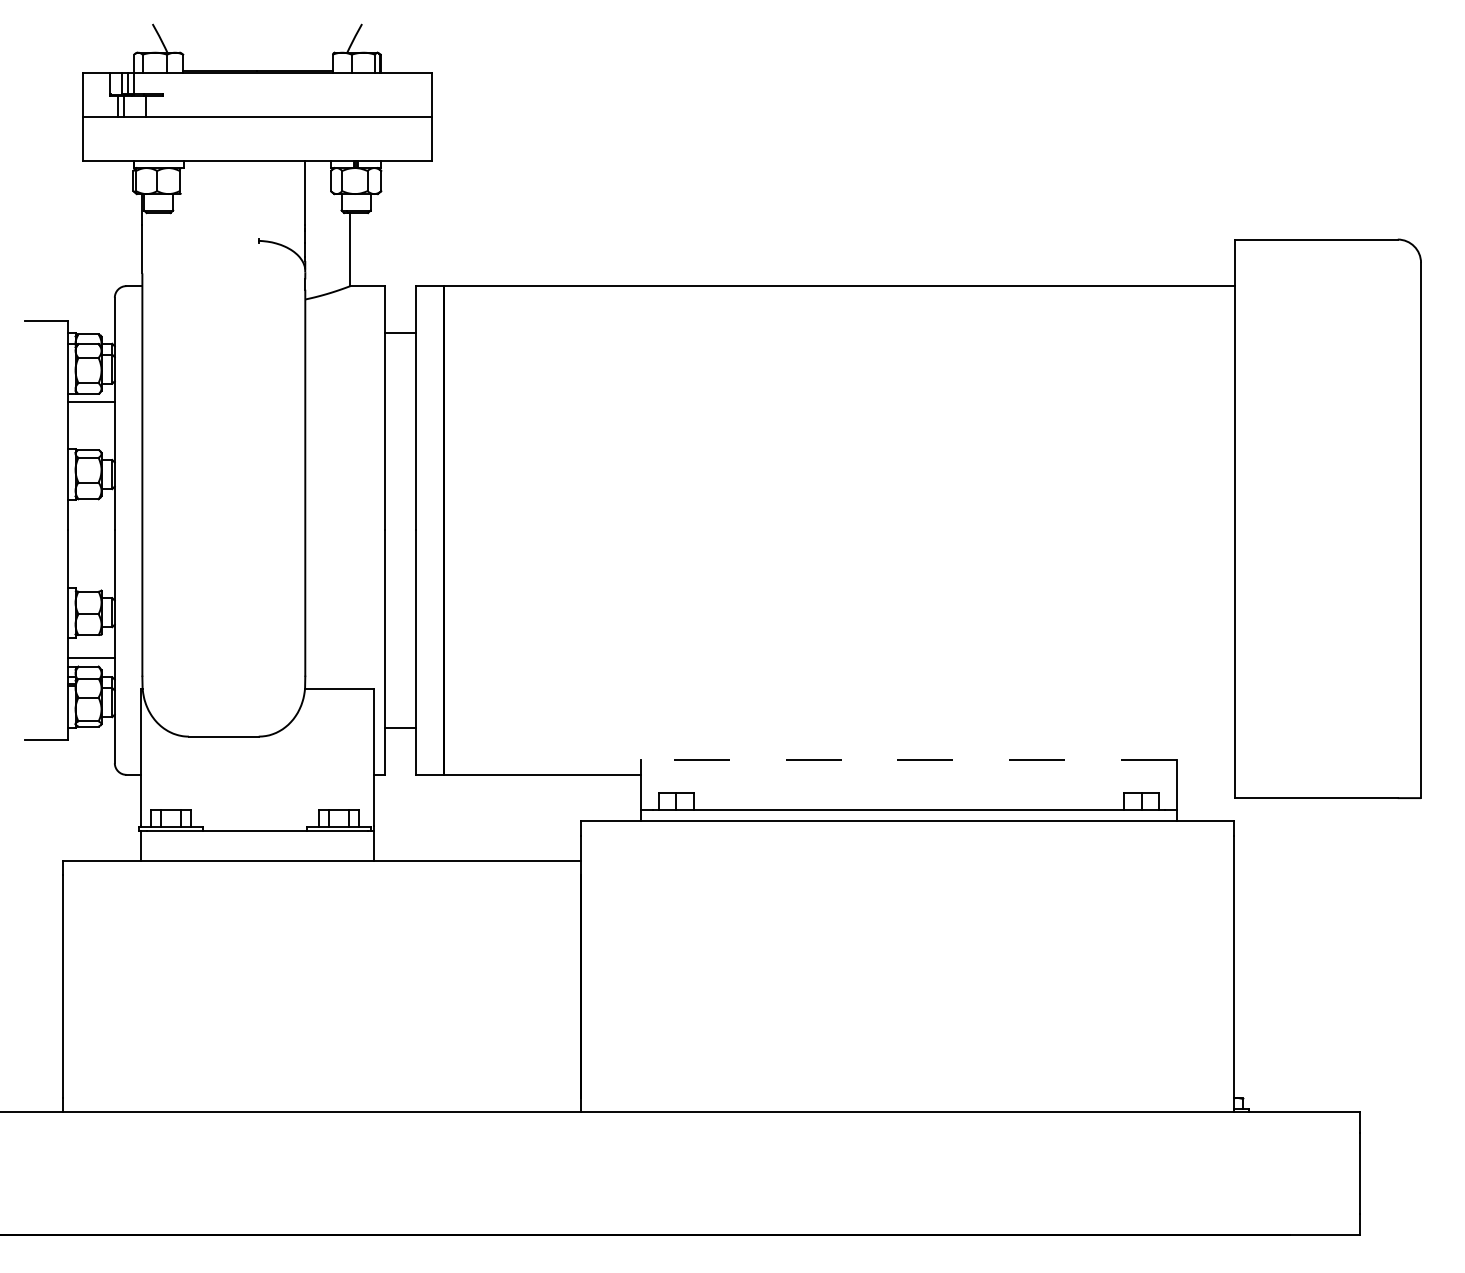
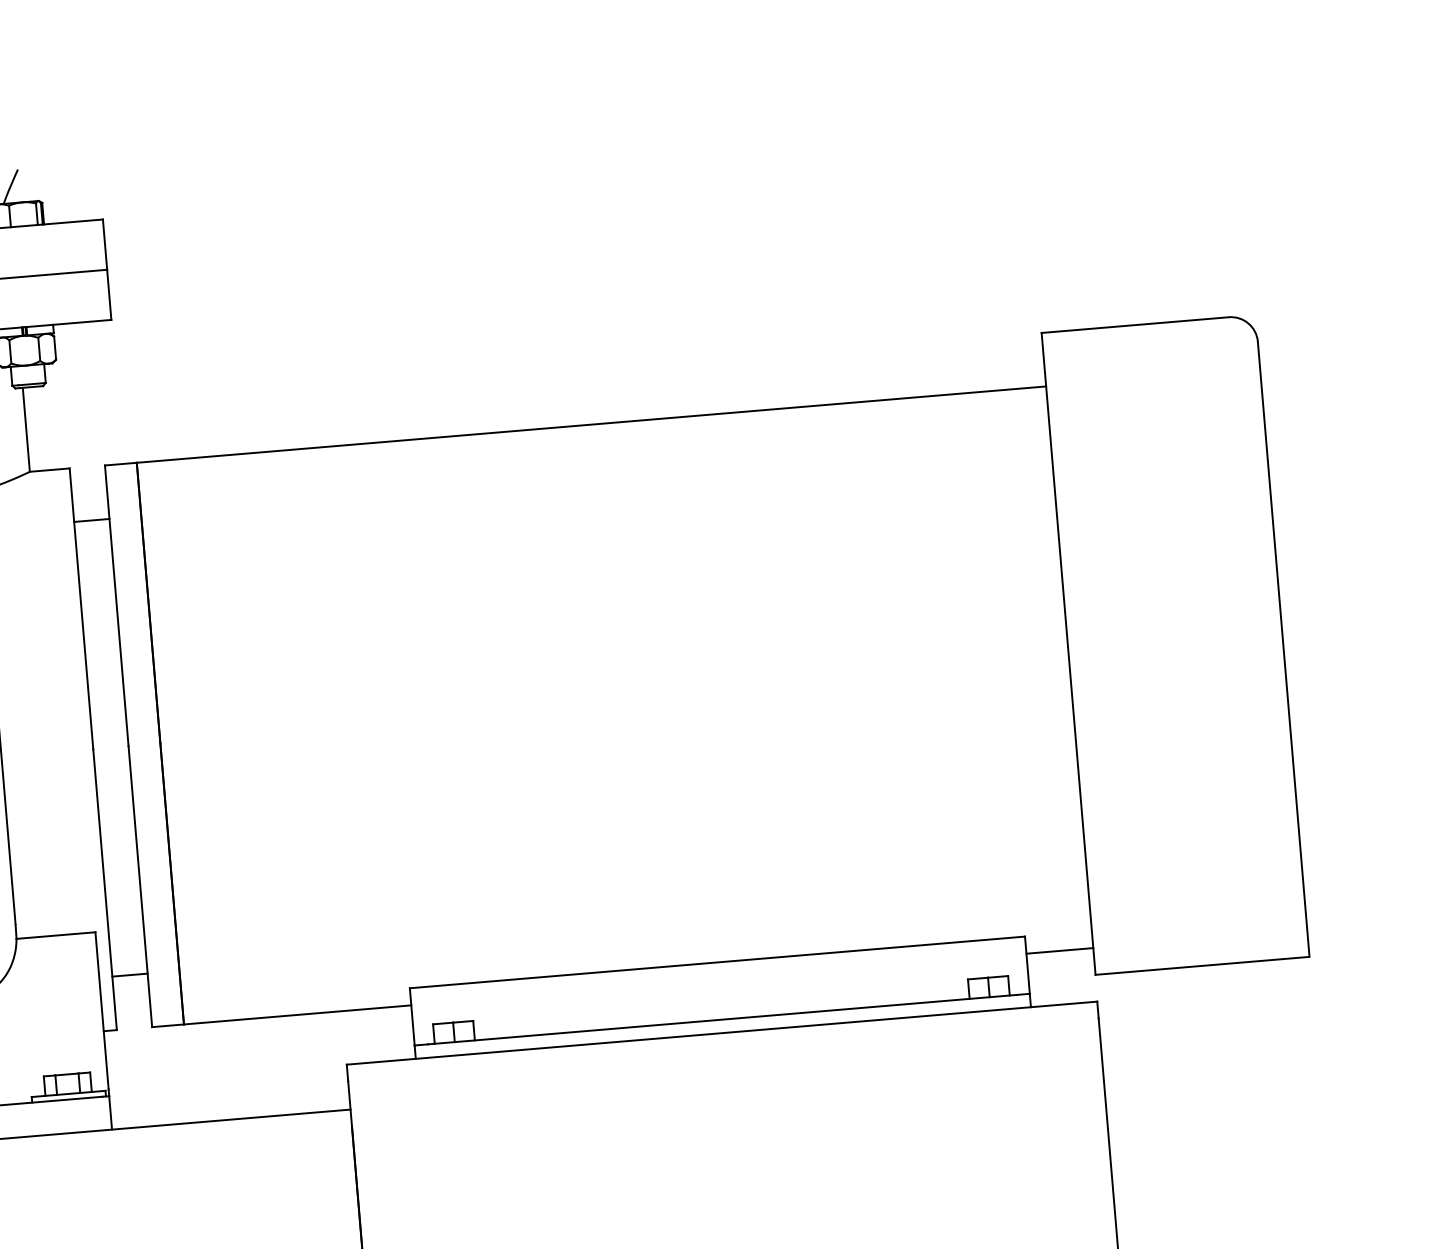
line: (909, 759) -> (717, 961), dashed -> solid
line: (1205, 774) -> (1059, 950), added

